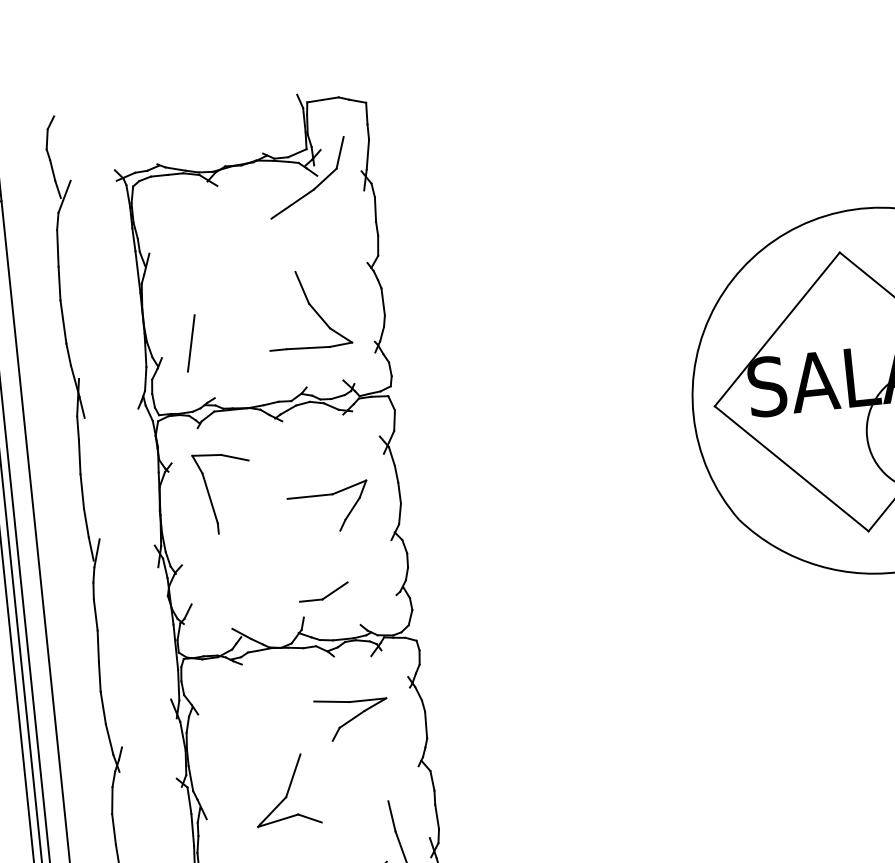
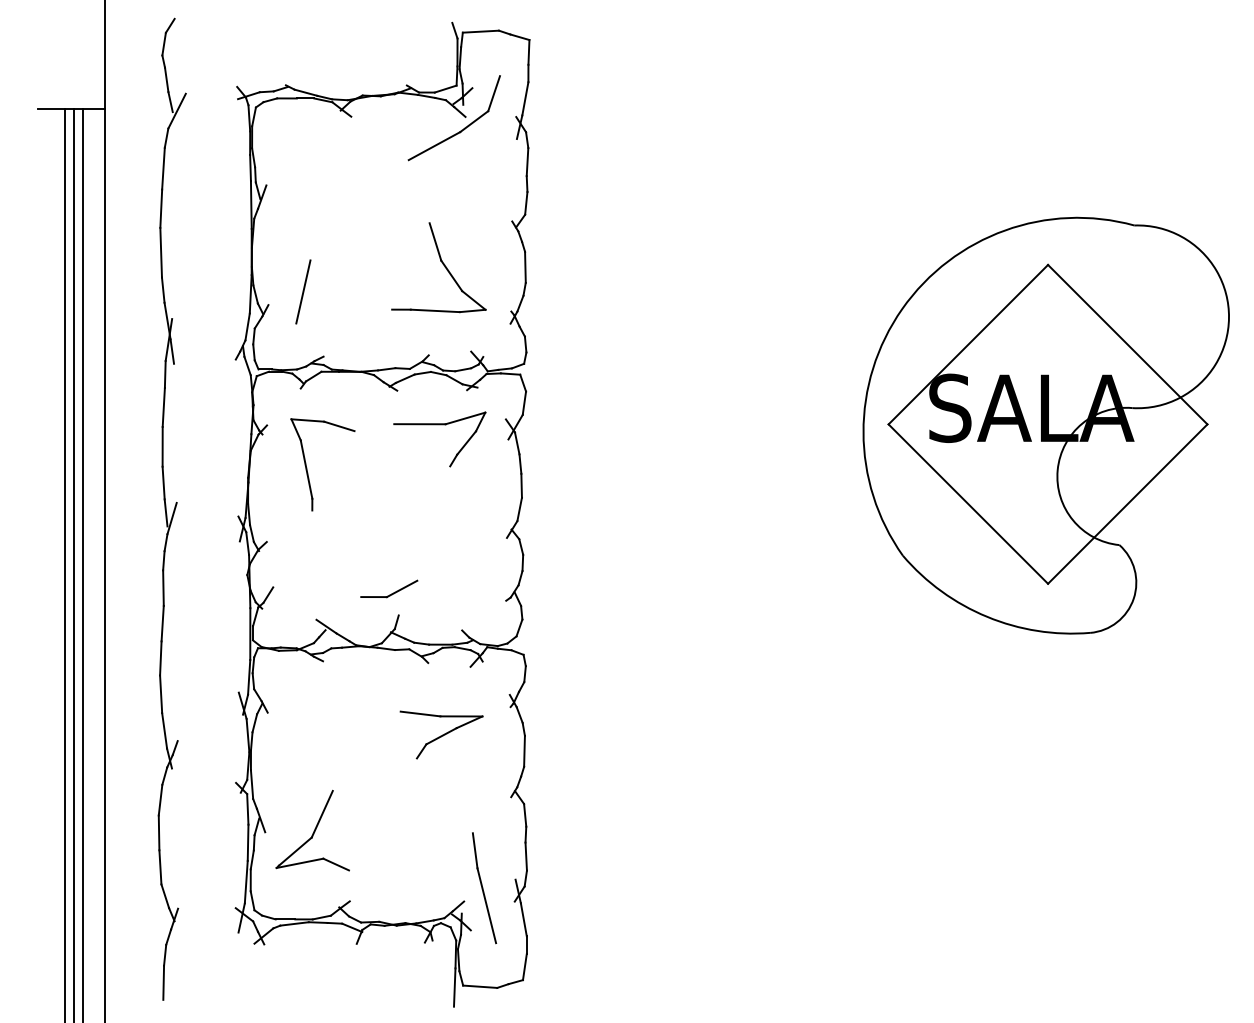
part: (327, 495) -> (439, 425), moved
part: (323, 591) -> (389, 588), moved
part: (286, 790) -> (312, 830), moved

